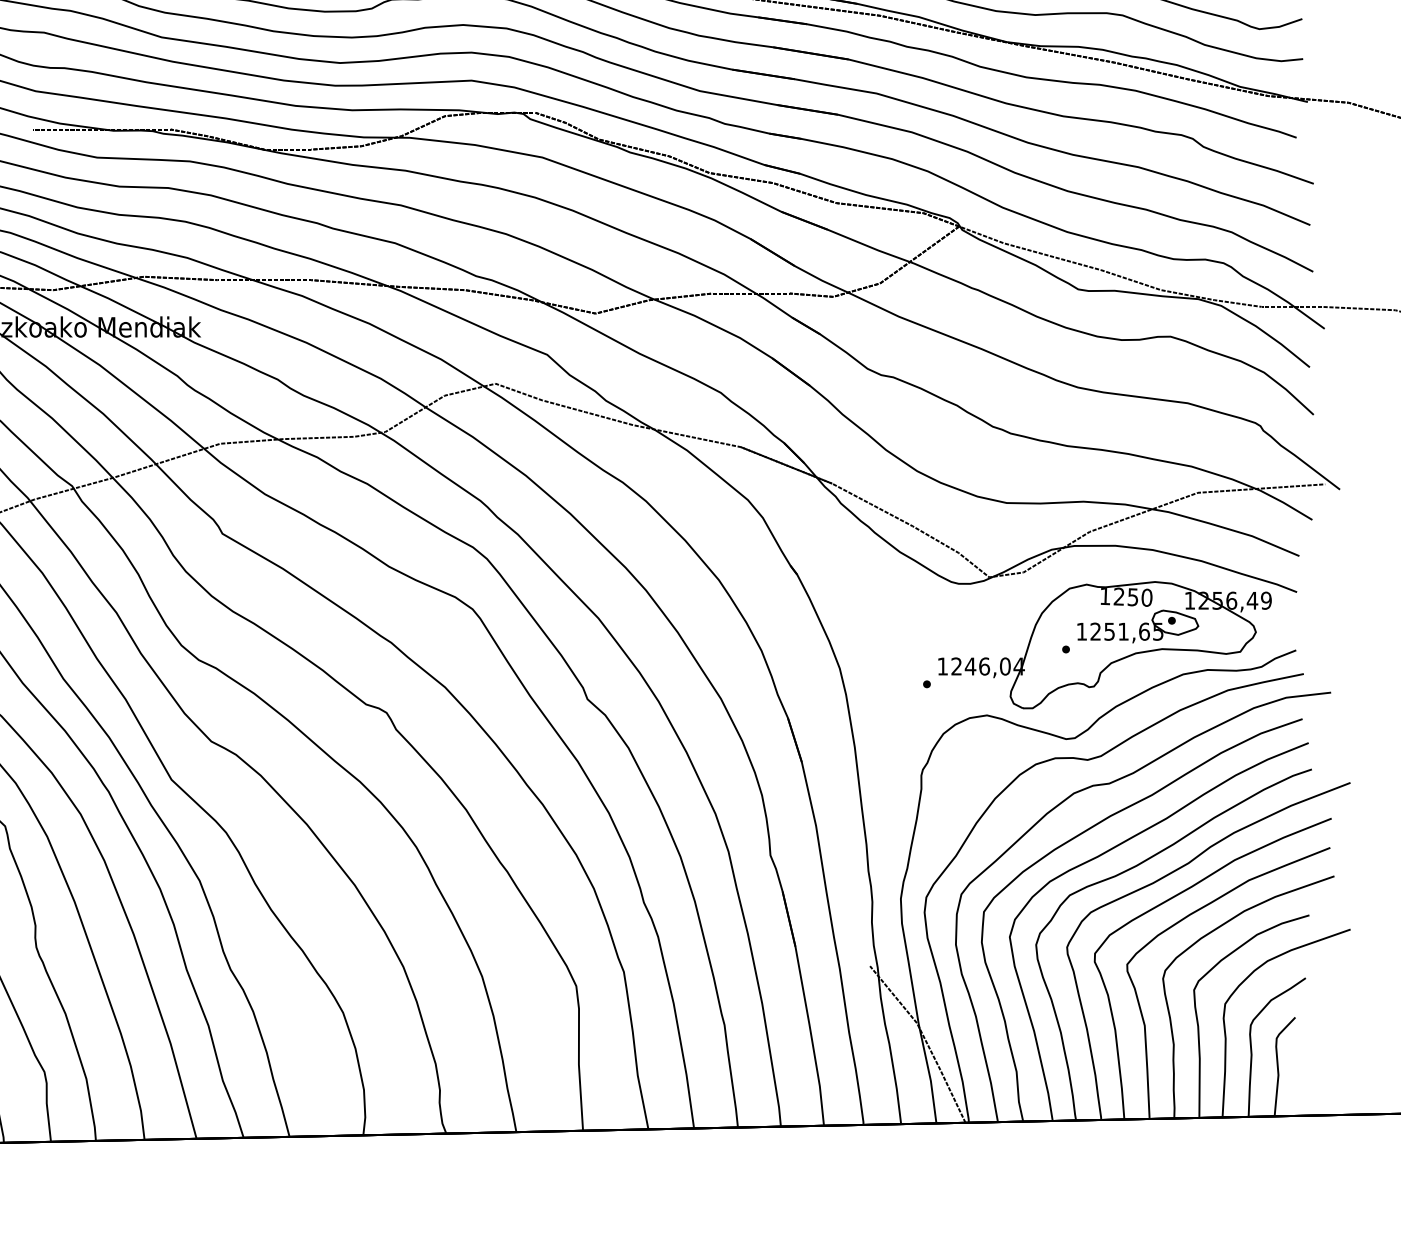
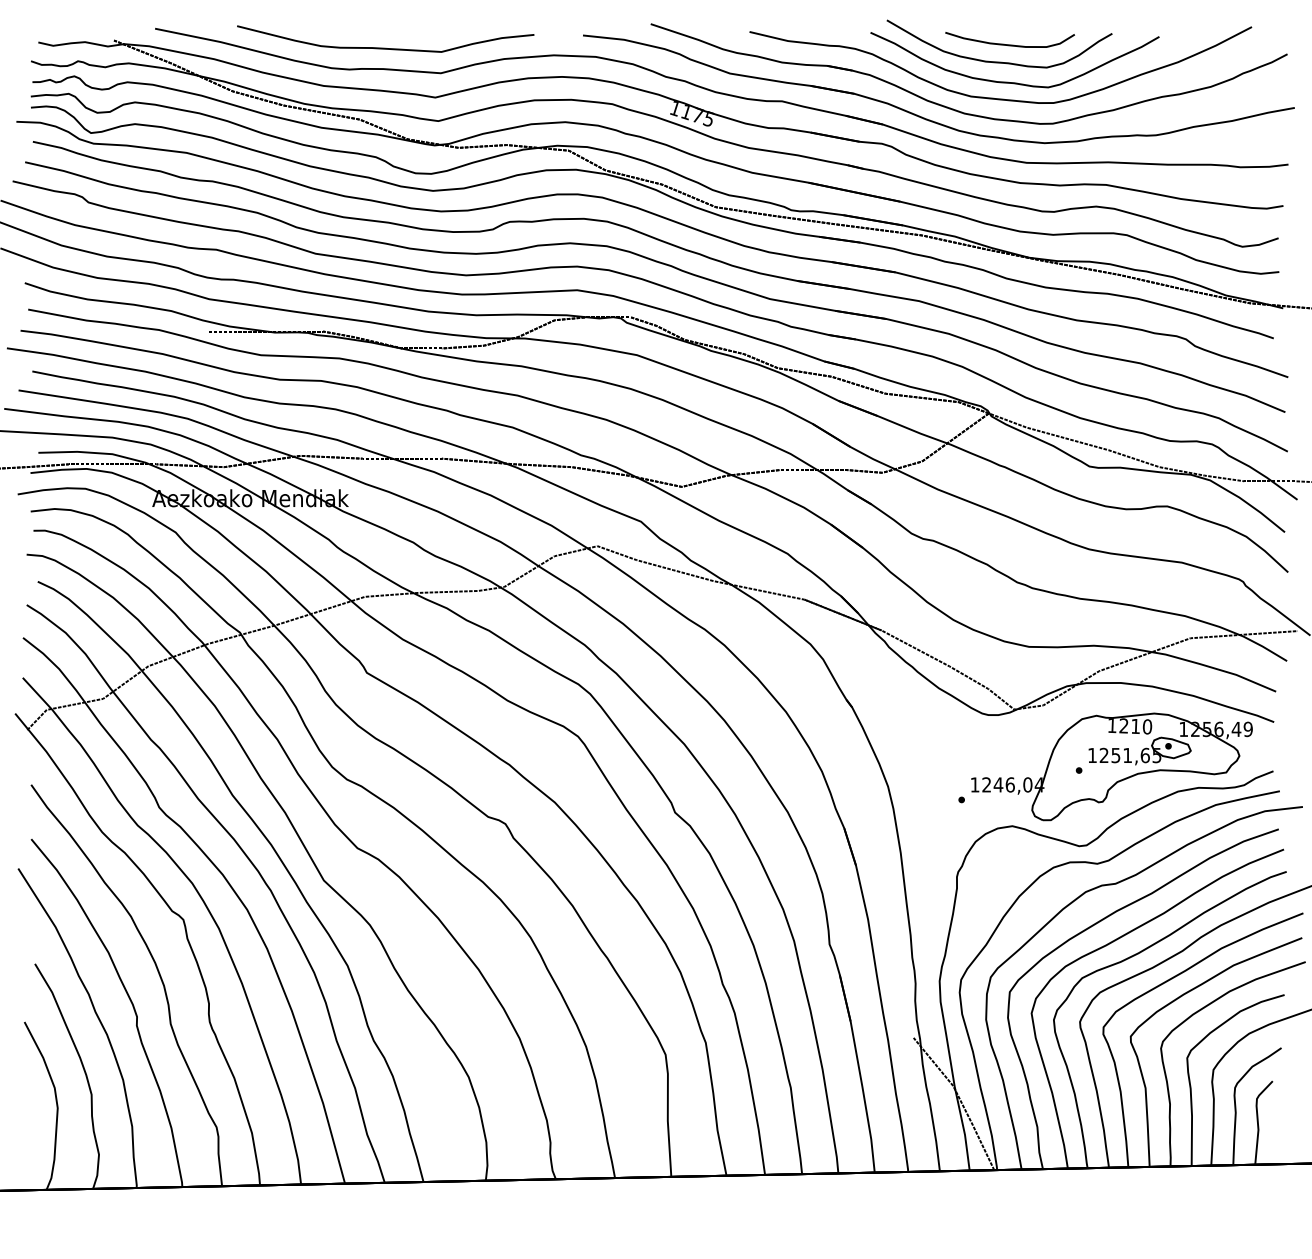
text: (1132, 597) -> (1135, 726), 1250 -> 1210

